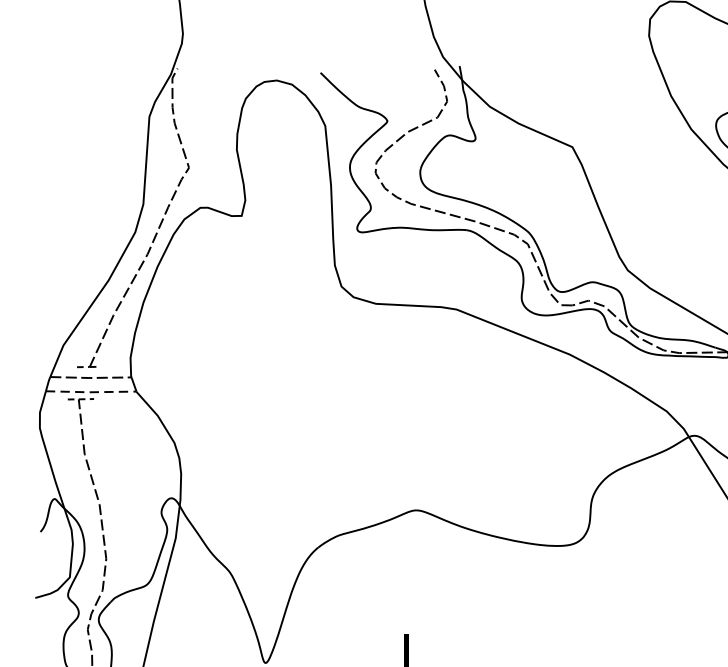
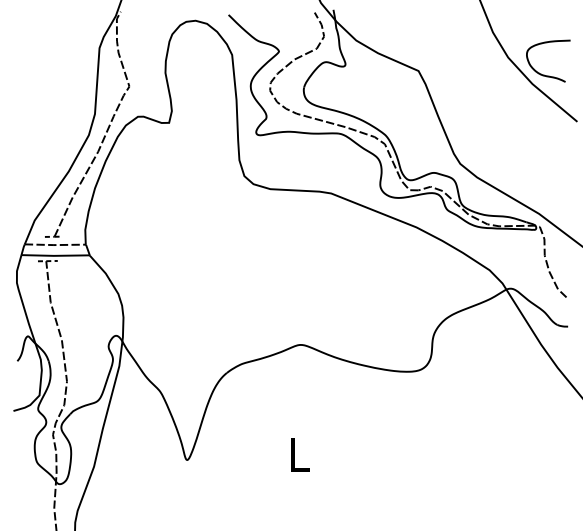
line: (89, 391) -> (54, 255), dashed -> solid

